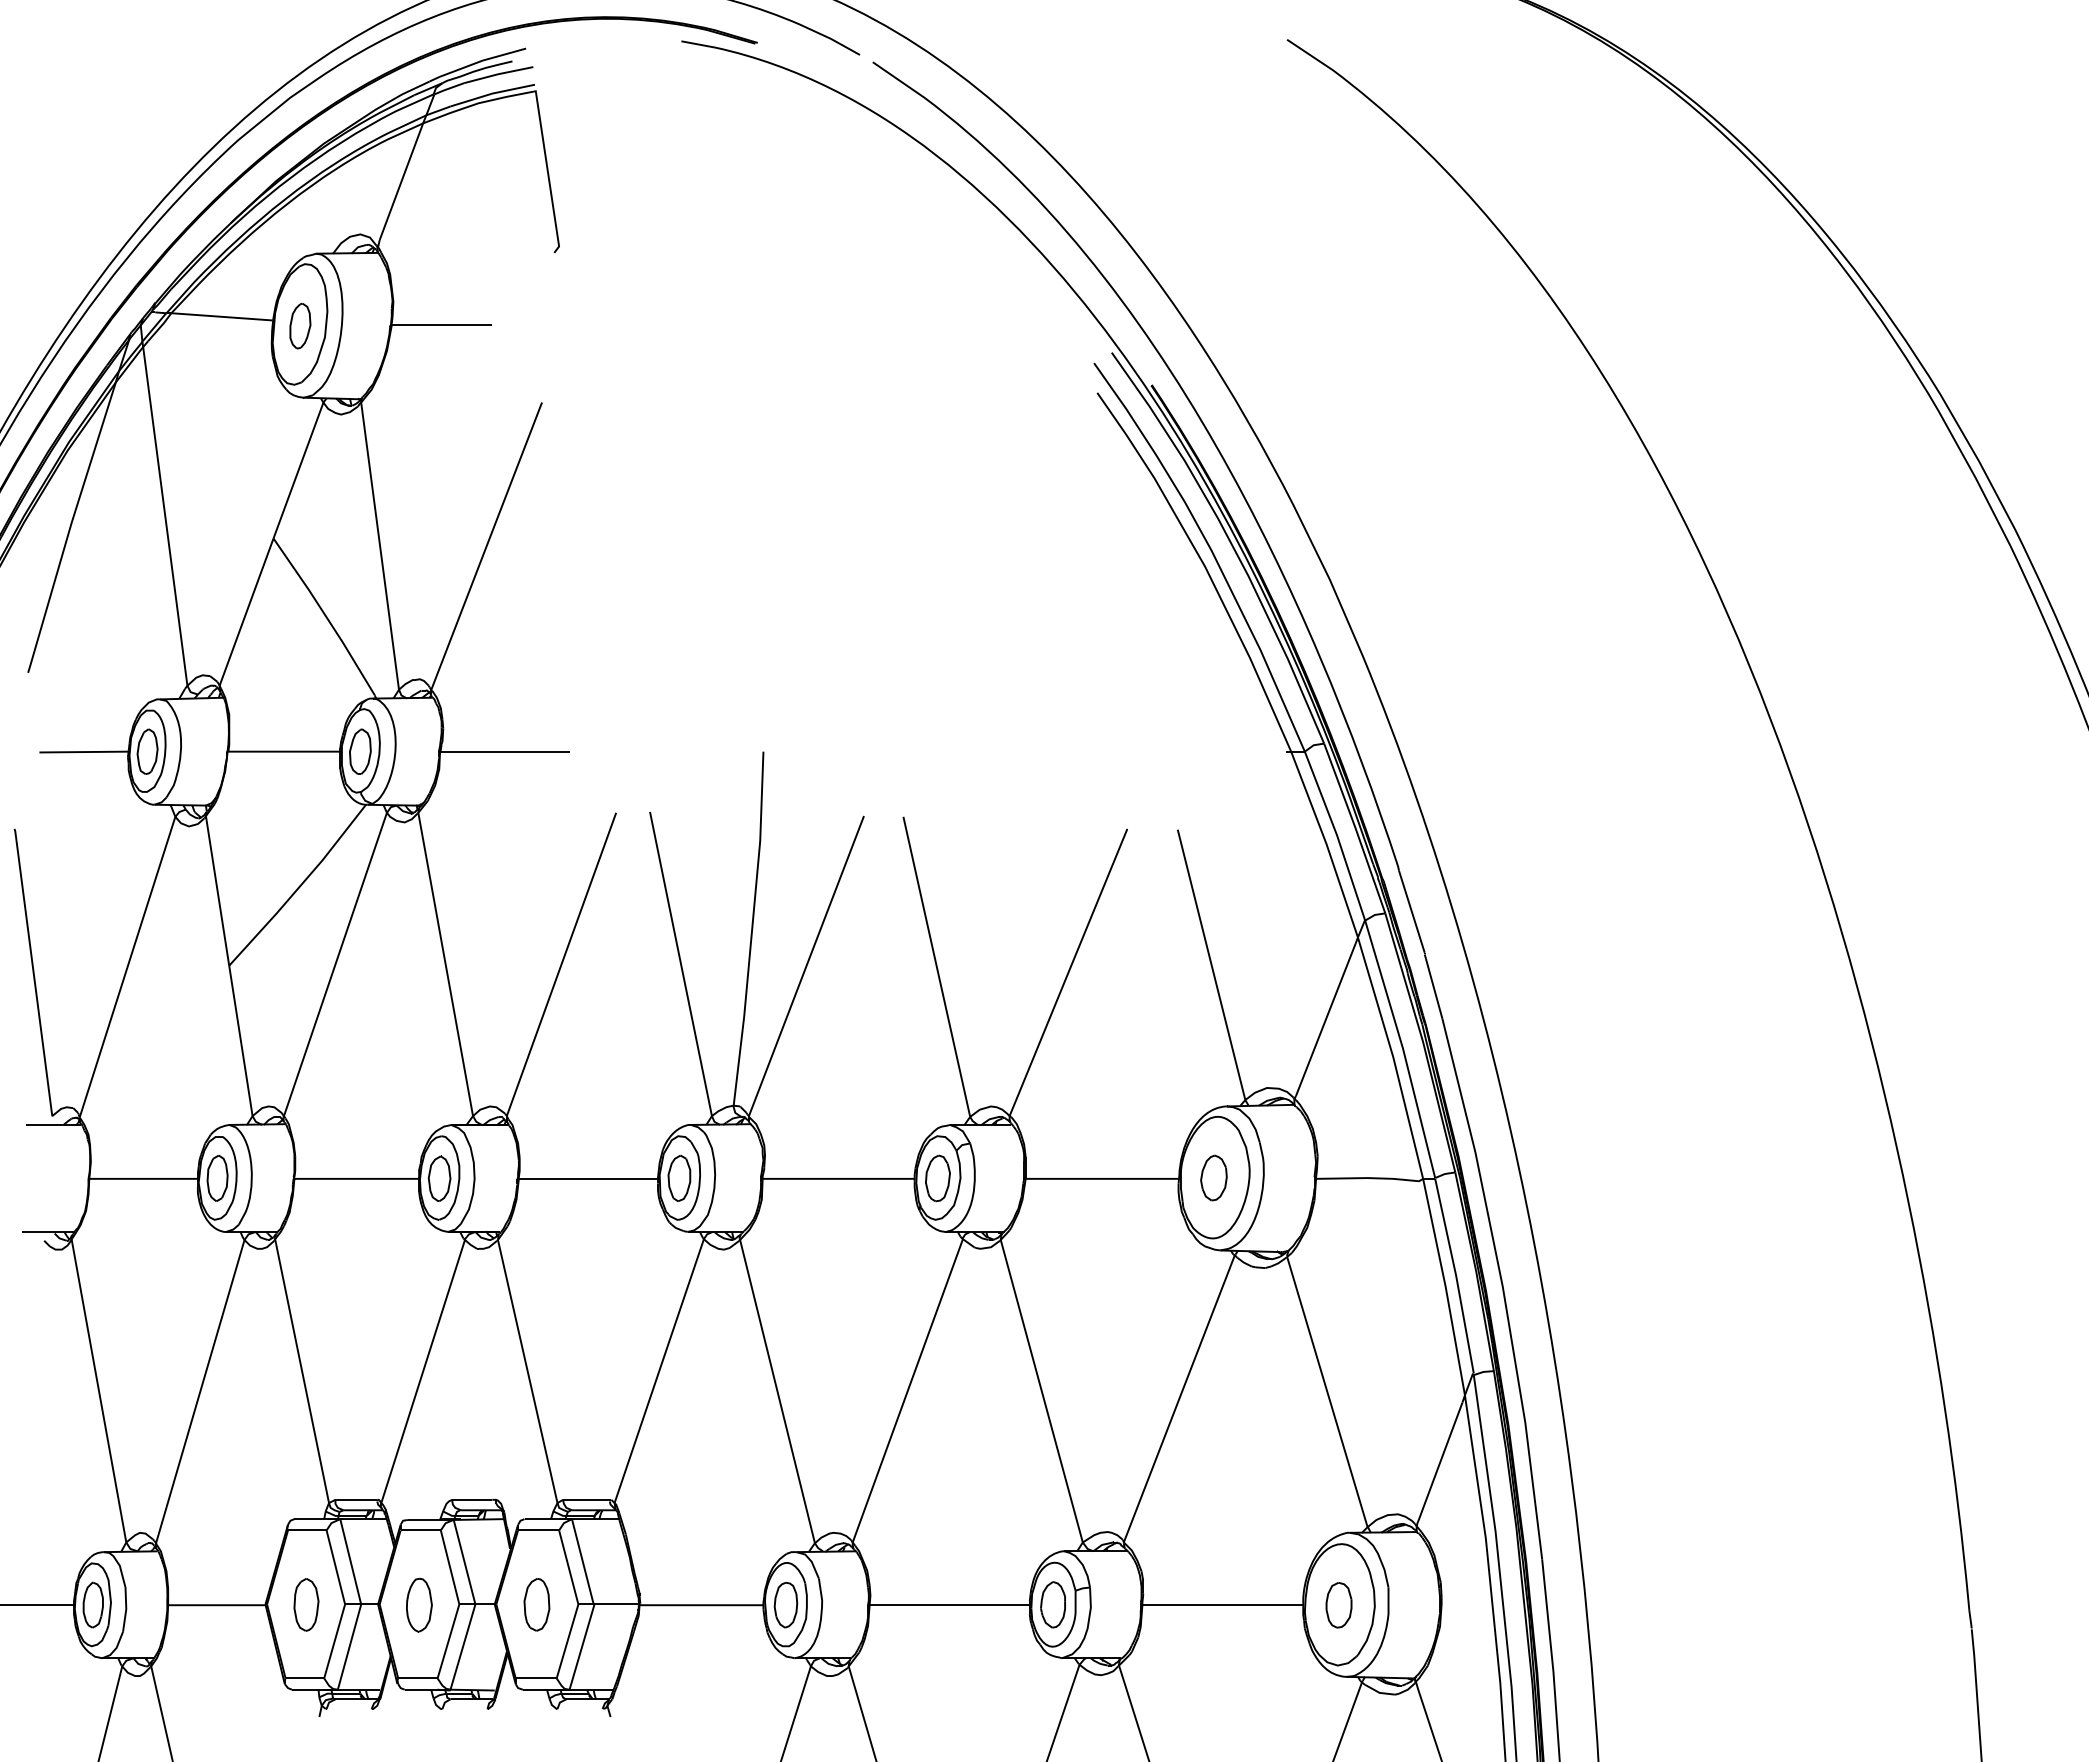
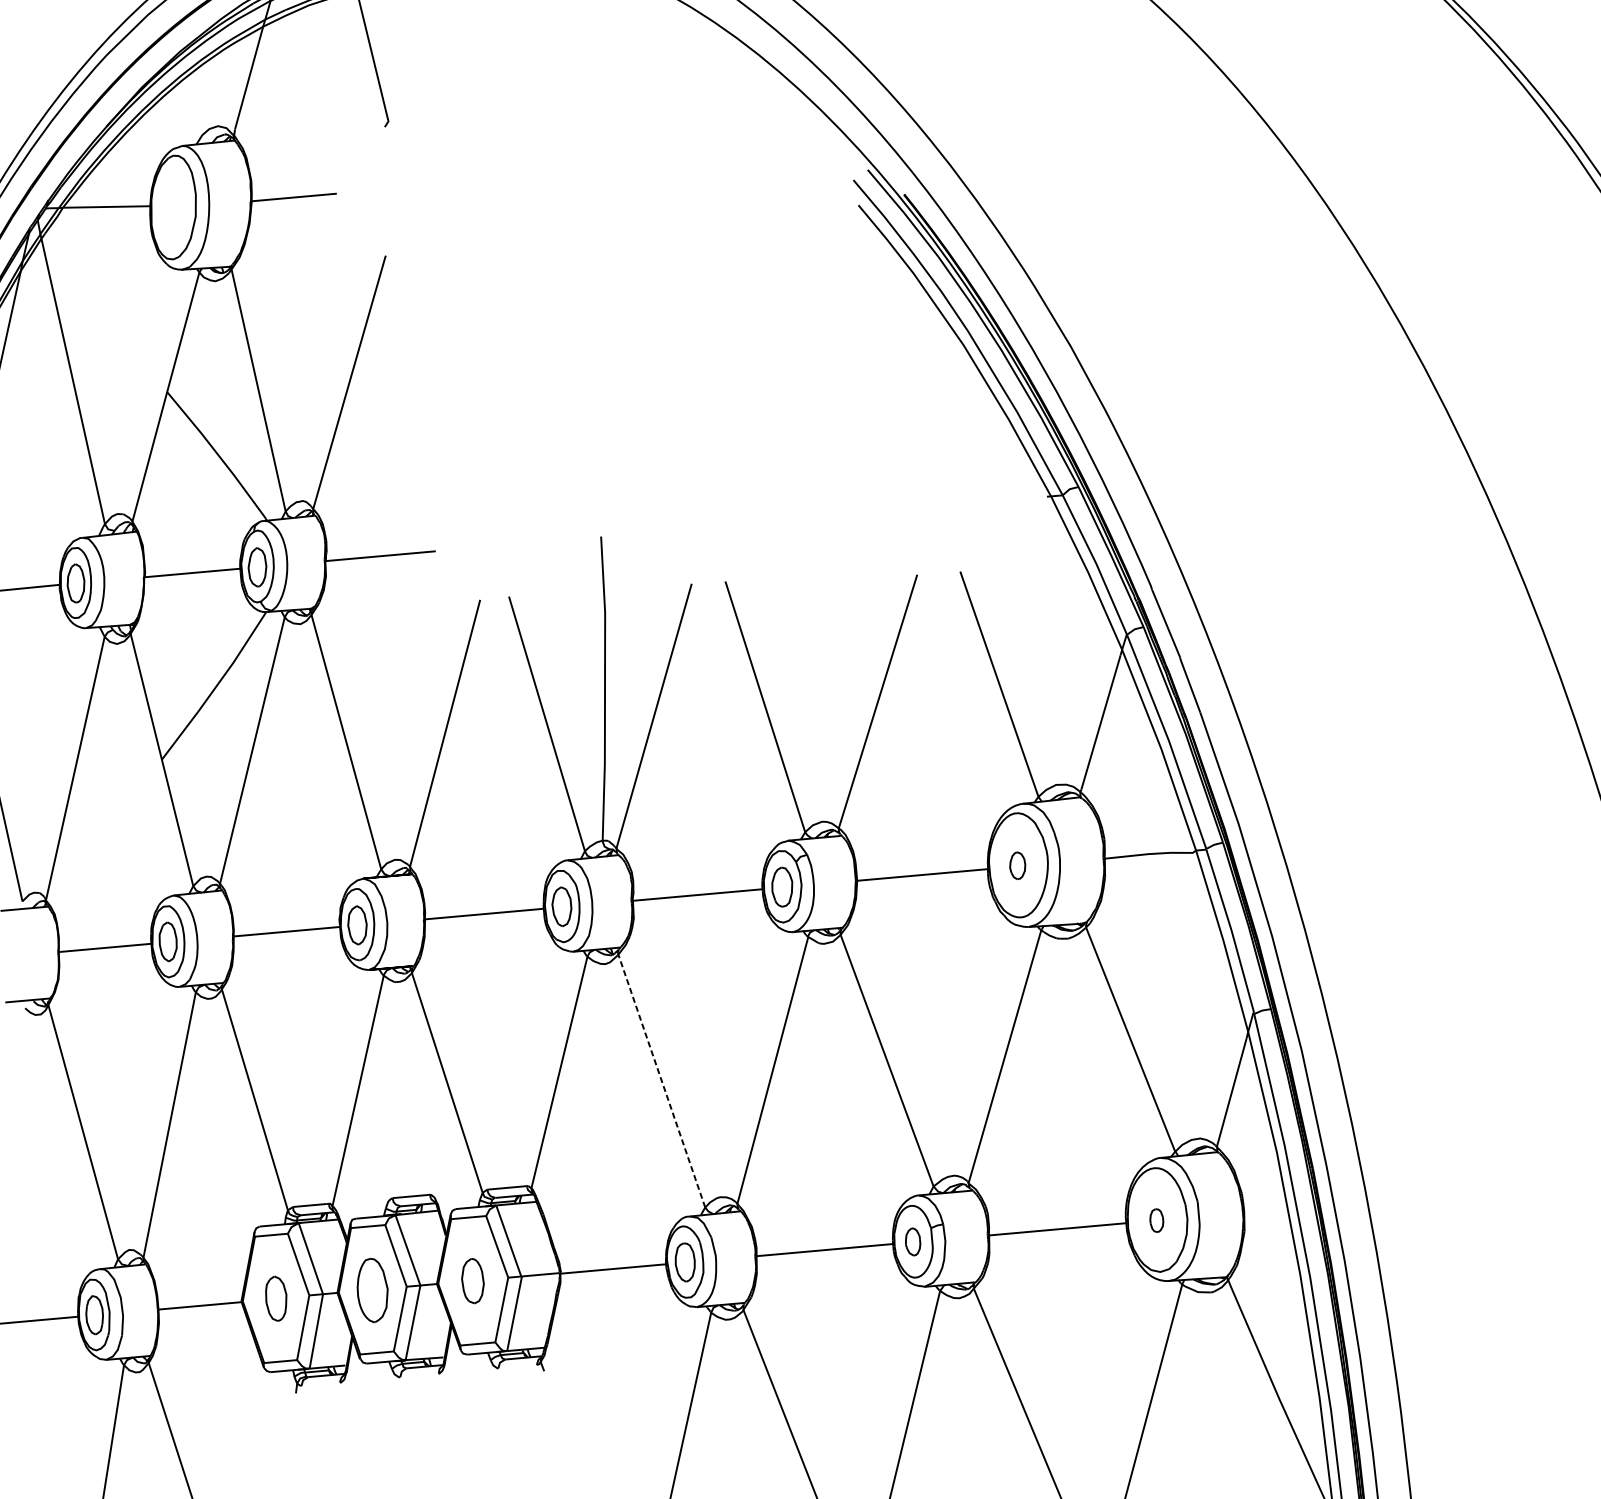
part: (300, 325) -> (173, 208), removed
part: (1213, 1177) -> (1017, 865), size x0.7
line: (777, 1391) -> (661, 1080), solid -> dashed
part: (419, 1604) -> (372, 1289), size x1.4
part: (1052, 1604) -> (912, 1241), size x0.7
part: (1338, 1605) -> (1156, 1220), size x0.6

